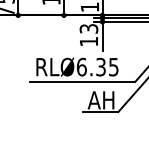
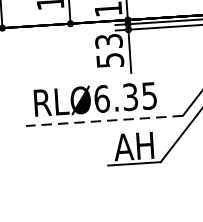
text: (89, 41) -> (110, 60), 13 -> 53
line: (82, 81) -> (104, 120), solid -> dashed

